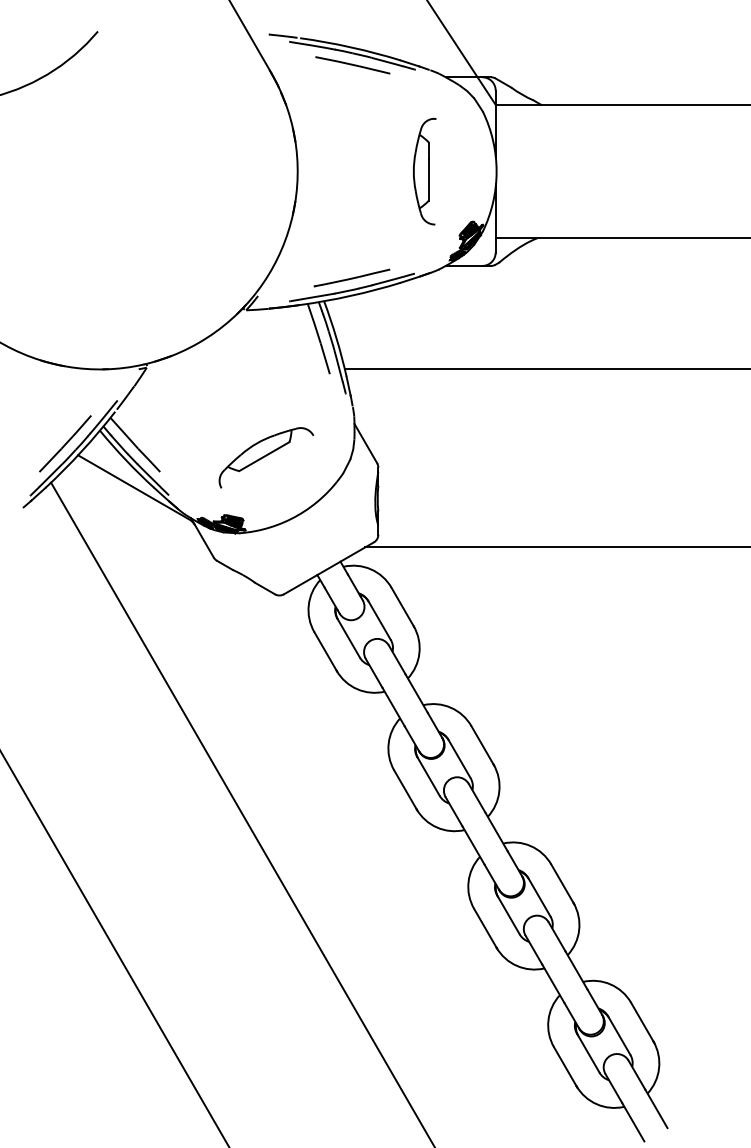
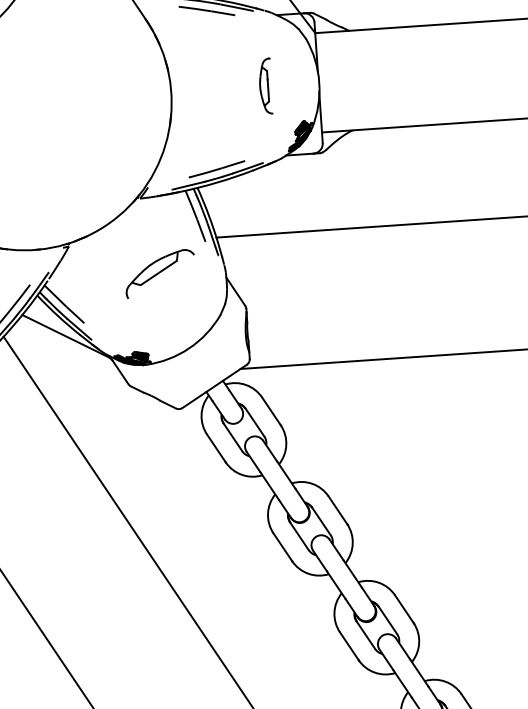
part: (424, 171) -> (265, 86), size x0.7
part: (266, 457) -> (160, 273), moved

